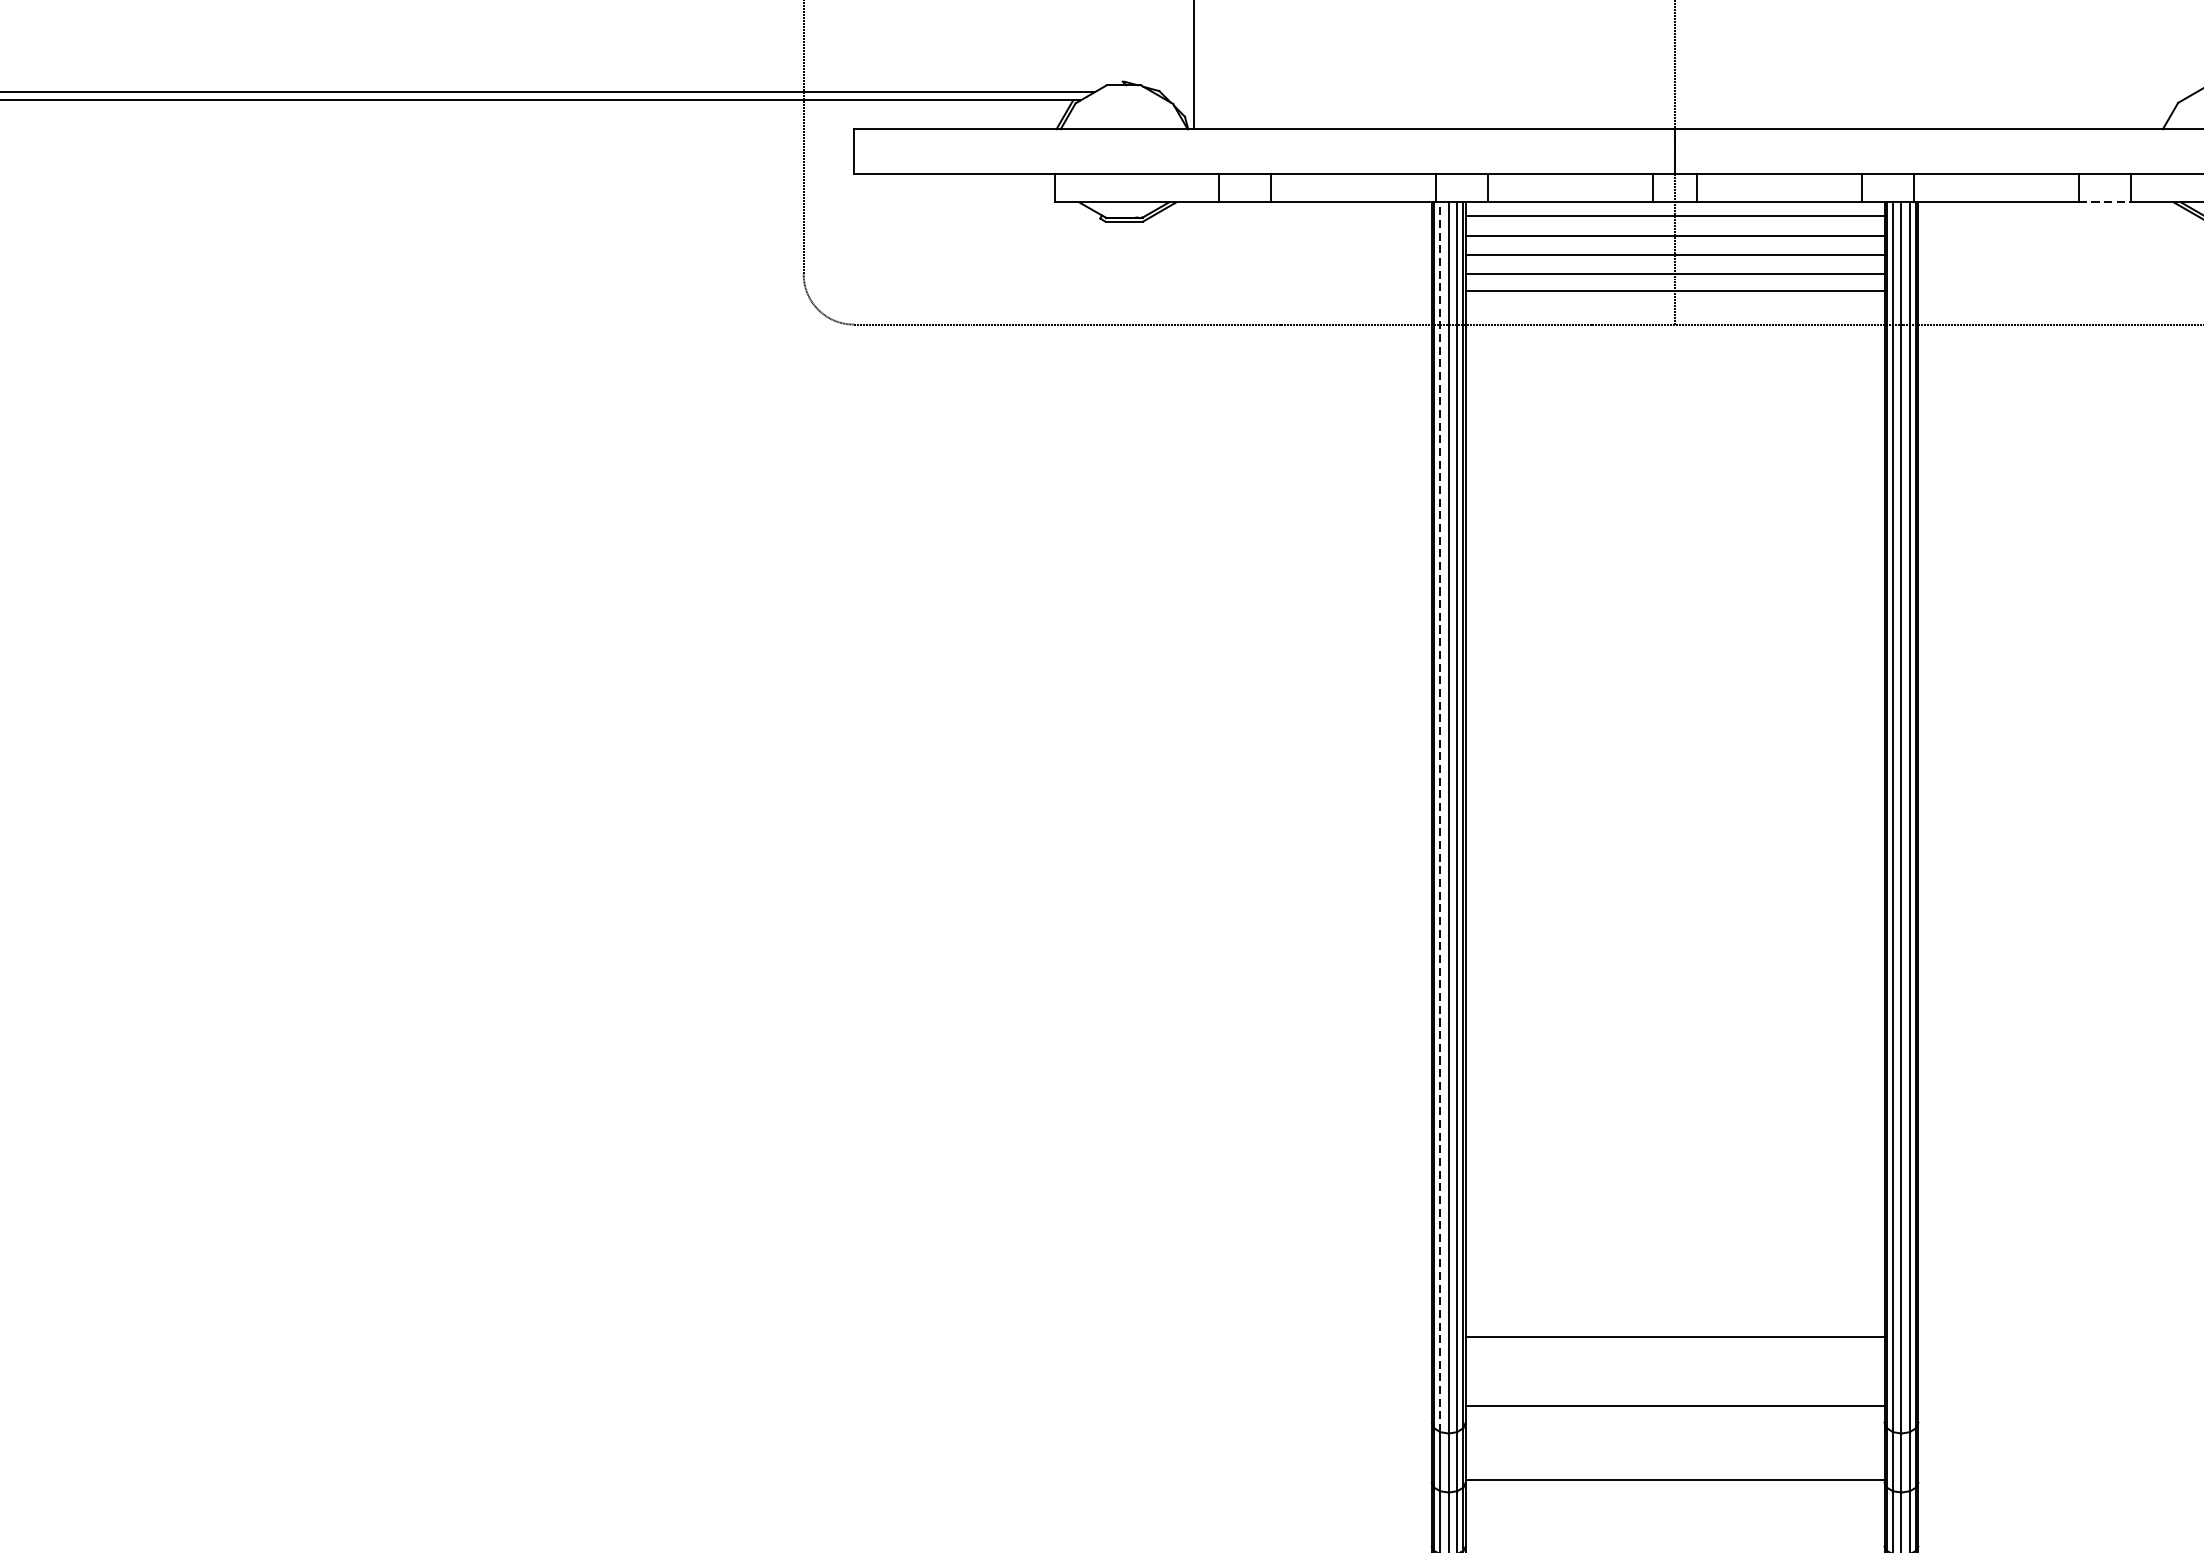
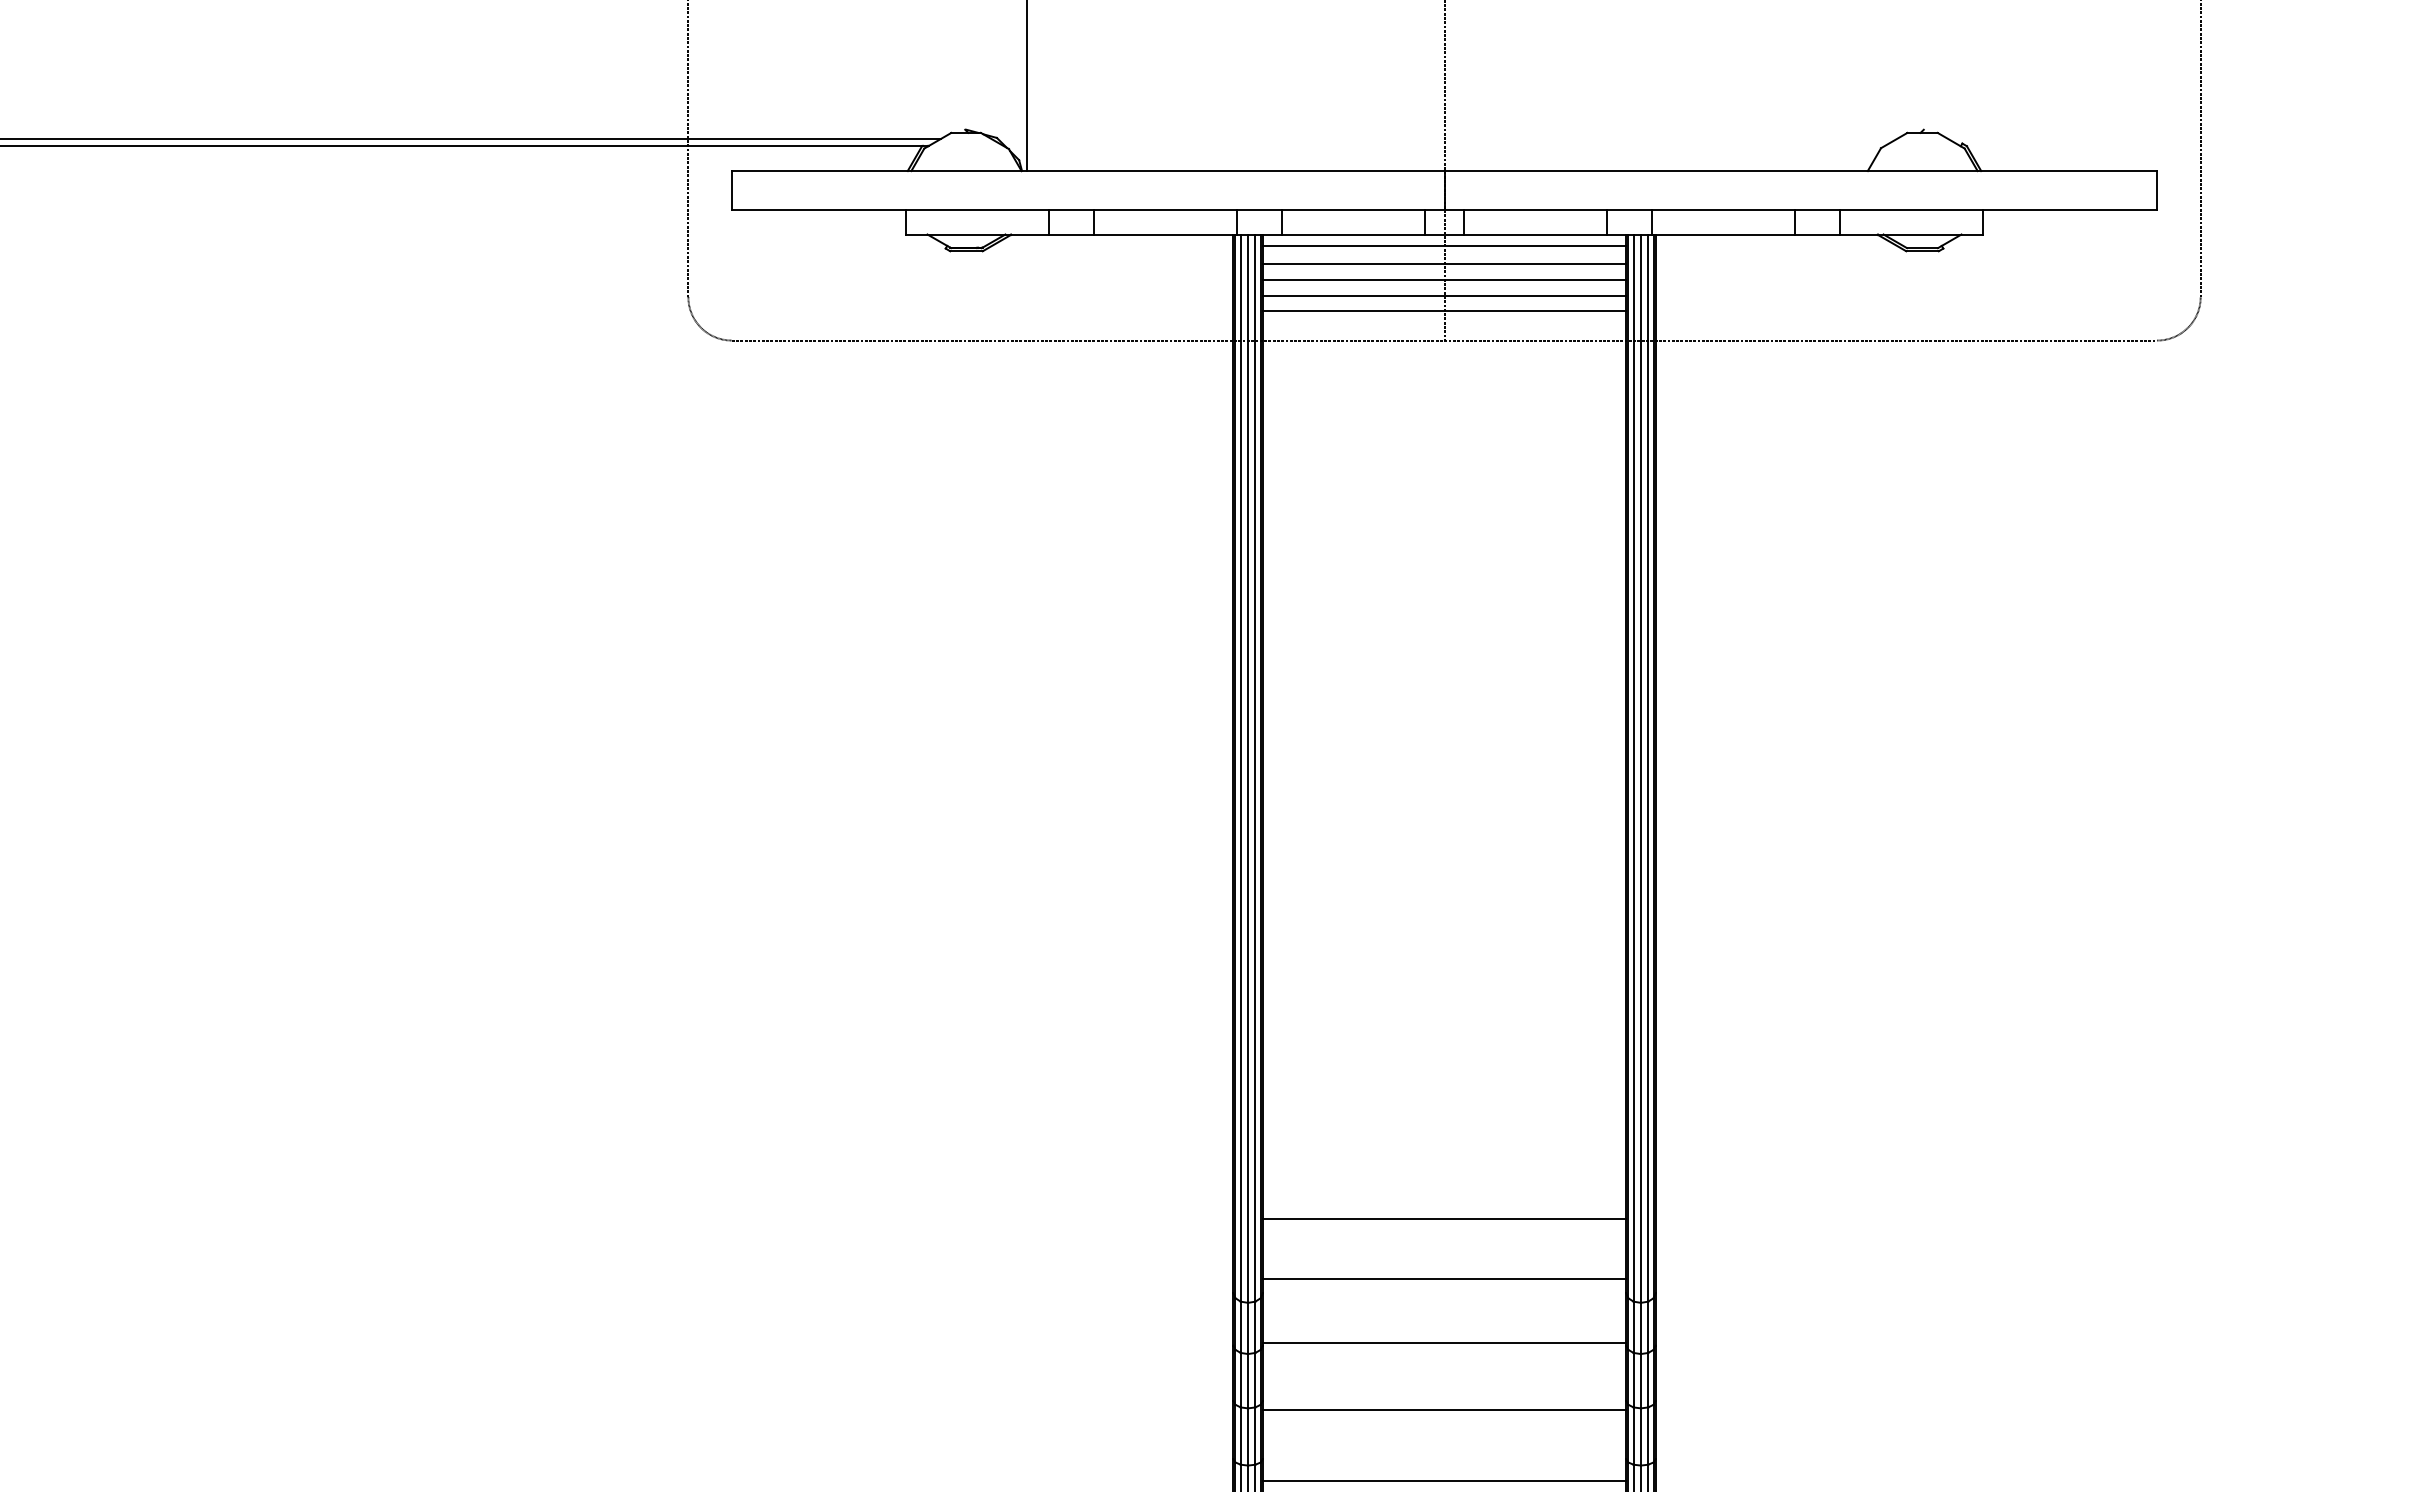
line: (2104, 202) -> (1817, 234), dashed -> solid
line: (1439, 817) -> (1240, 768), dashed -> solid

